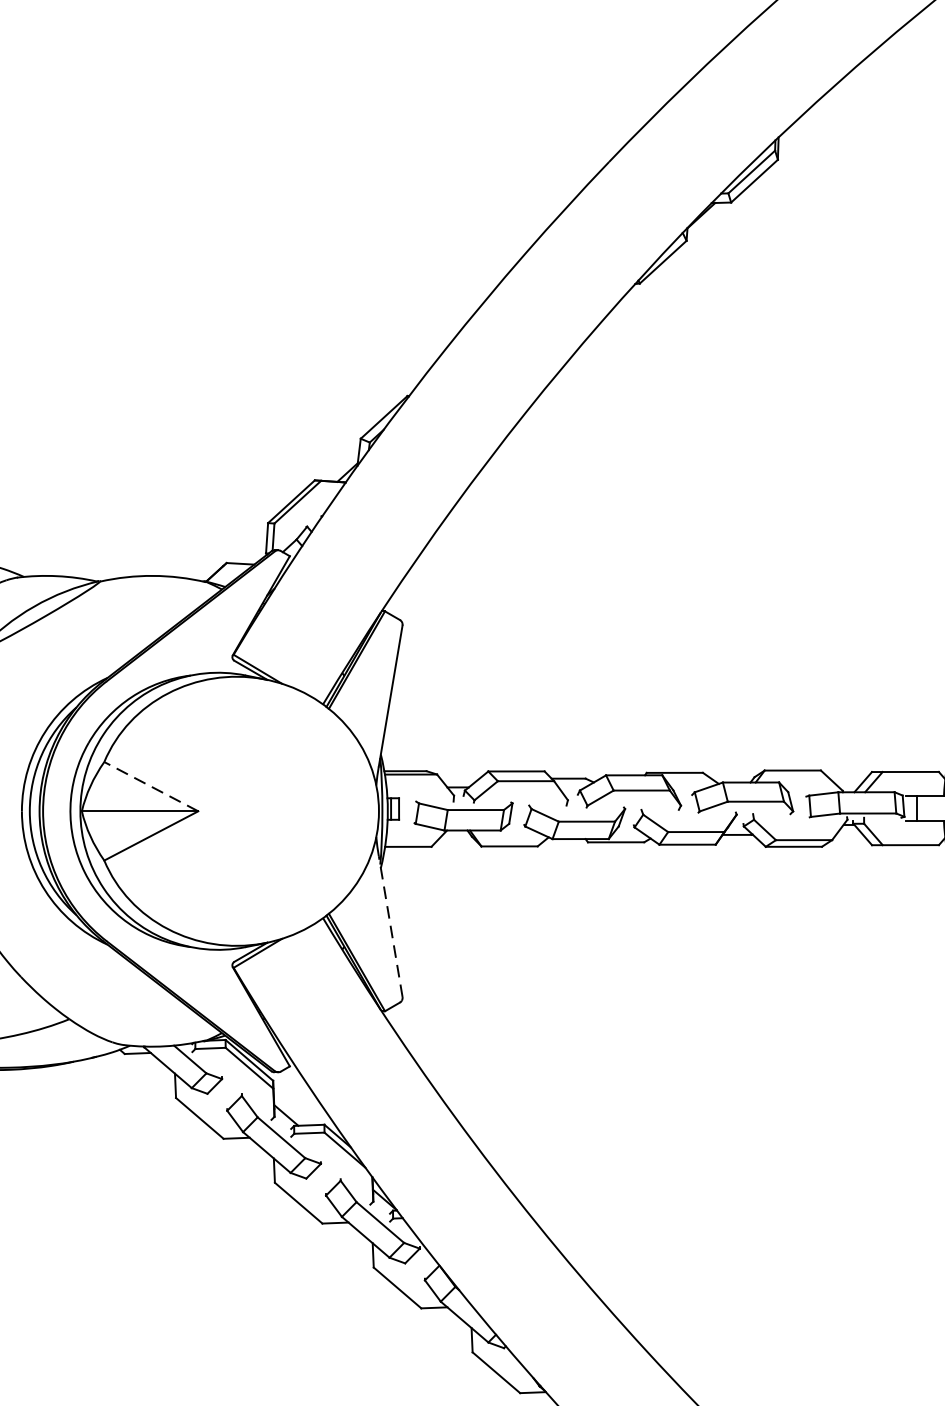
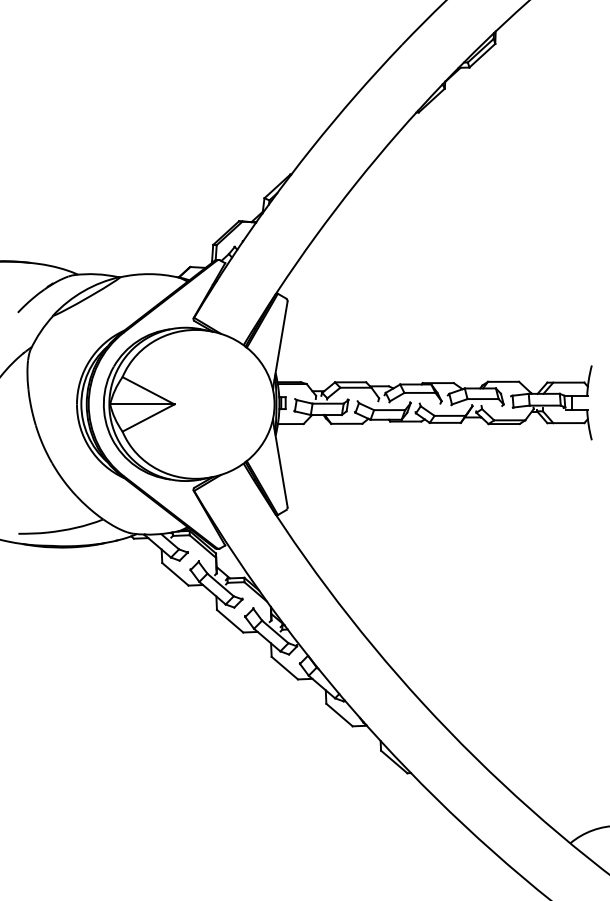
line: (151, 786) -> (148, 390), dashed -> solid
line: (391, 927) -> (281, 468), dashed -> solid

